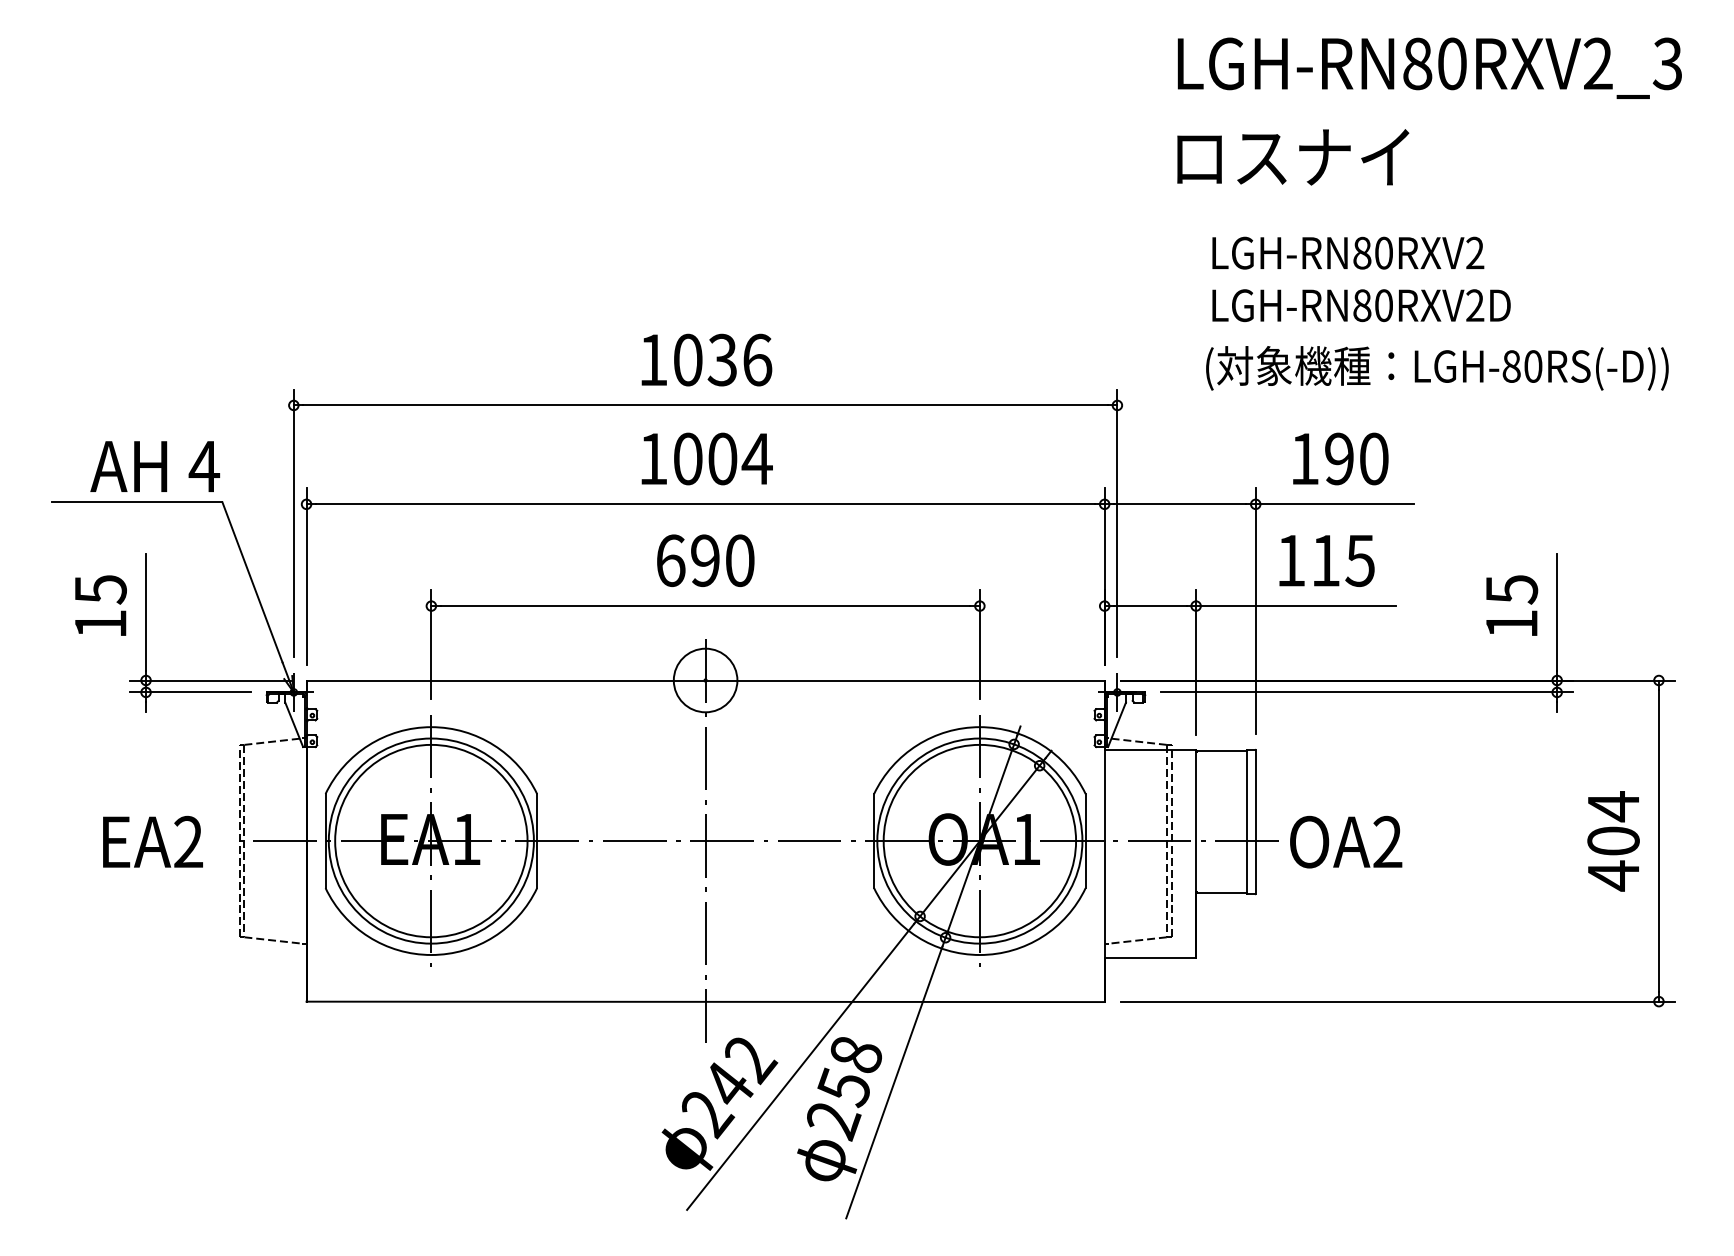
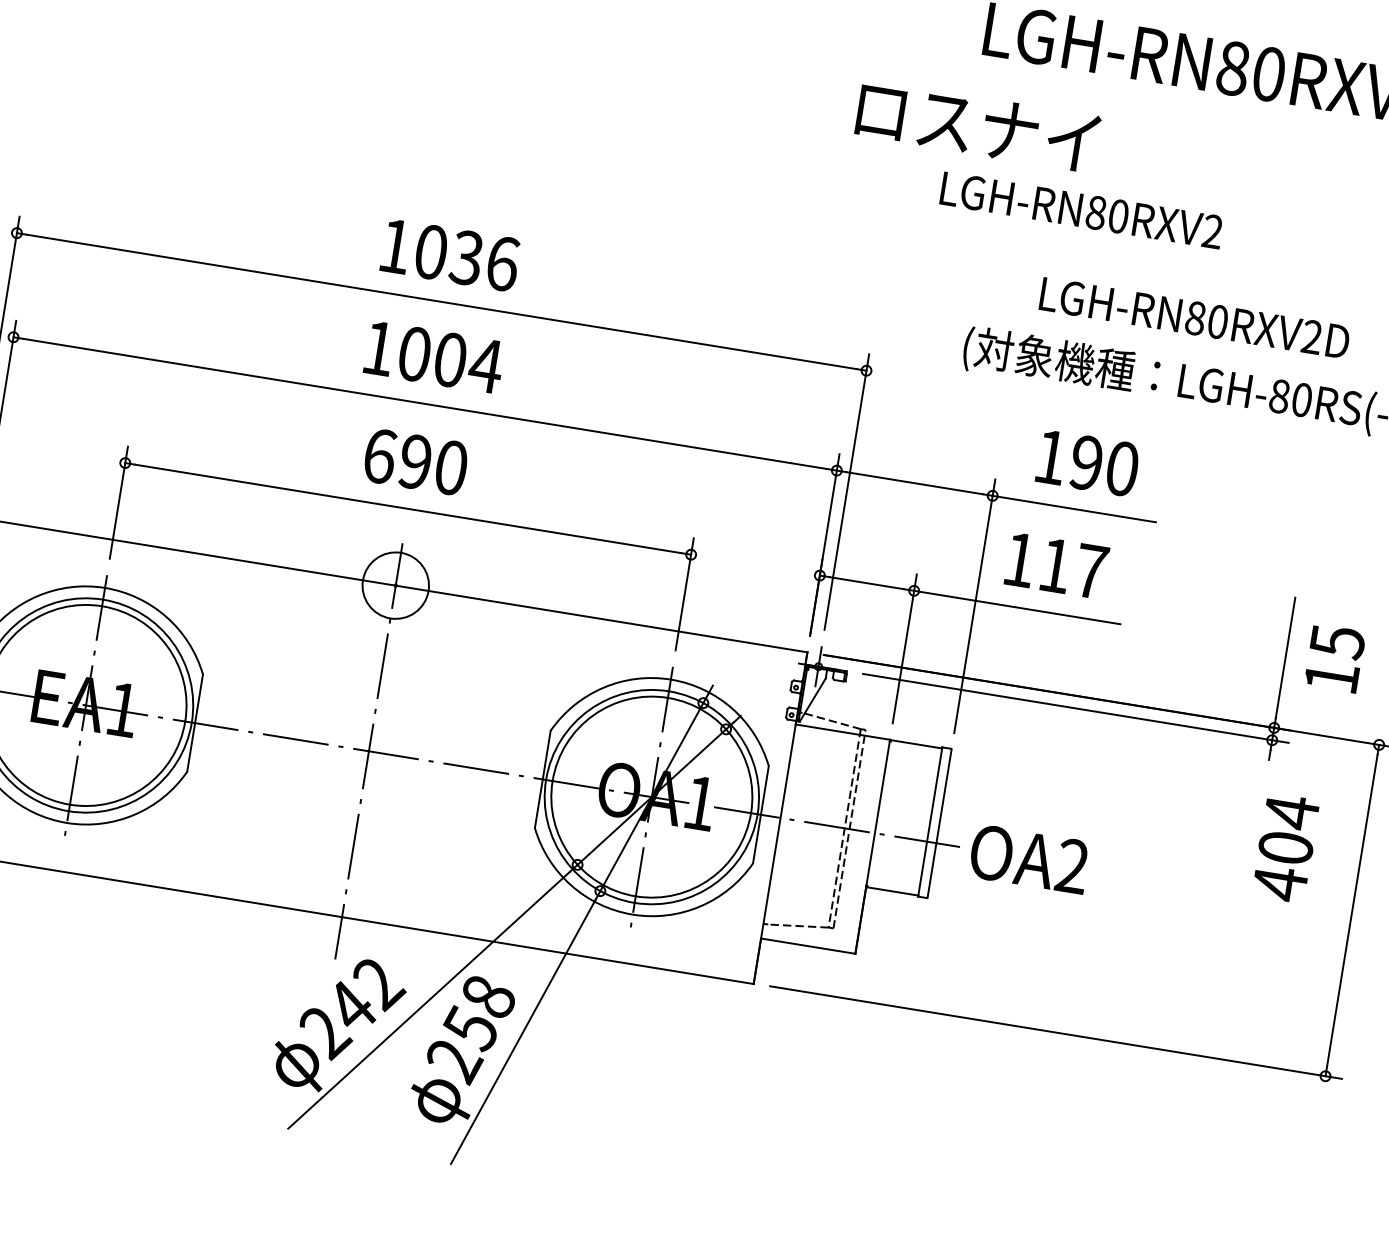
text: (1293, 157) -> (978, 126), moved
text: (1348, 252) -> (1082, 209), moved
text: (1361, 305) -> (1194, 318), moved
text: (1359, 561) -> (1090, 572), 115 -> 117
text: (1512, 605) -> (1335, 658), moved
text: (1613, 841) -> (1285, 848), moved

